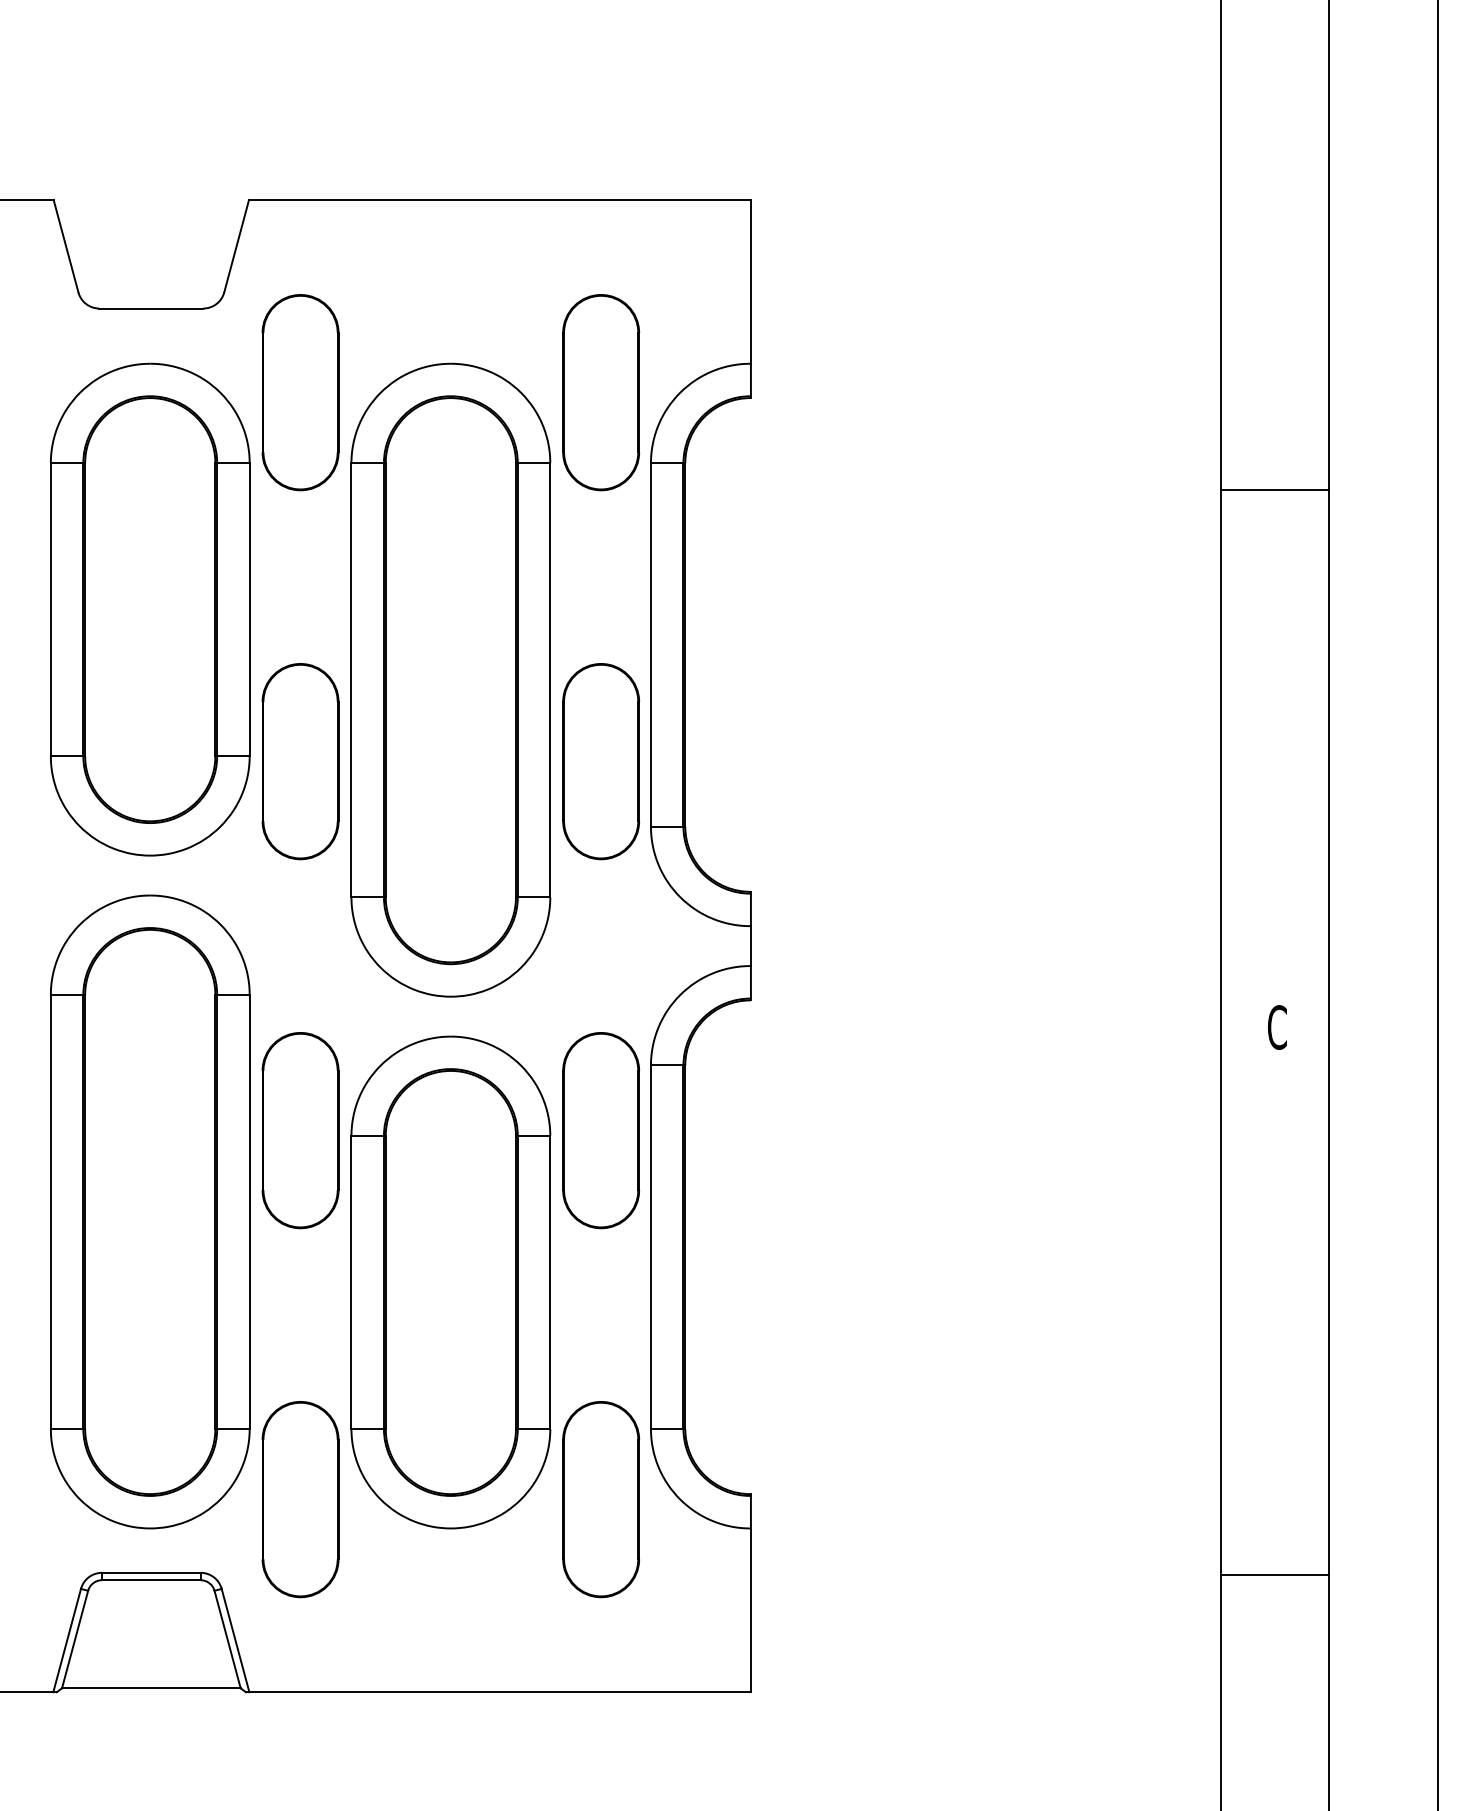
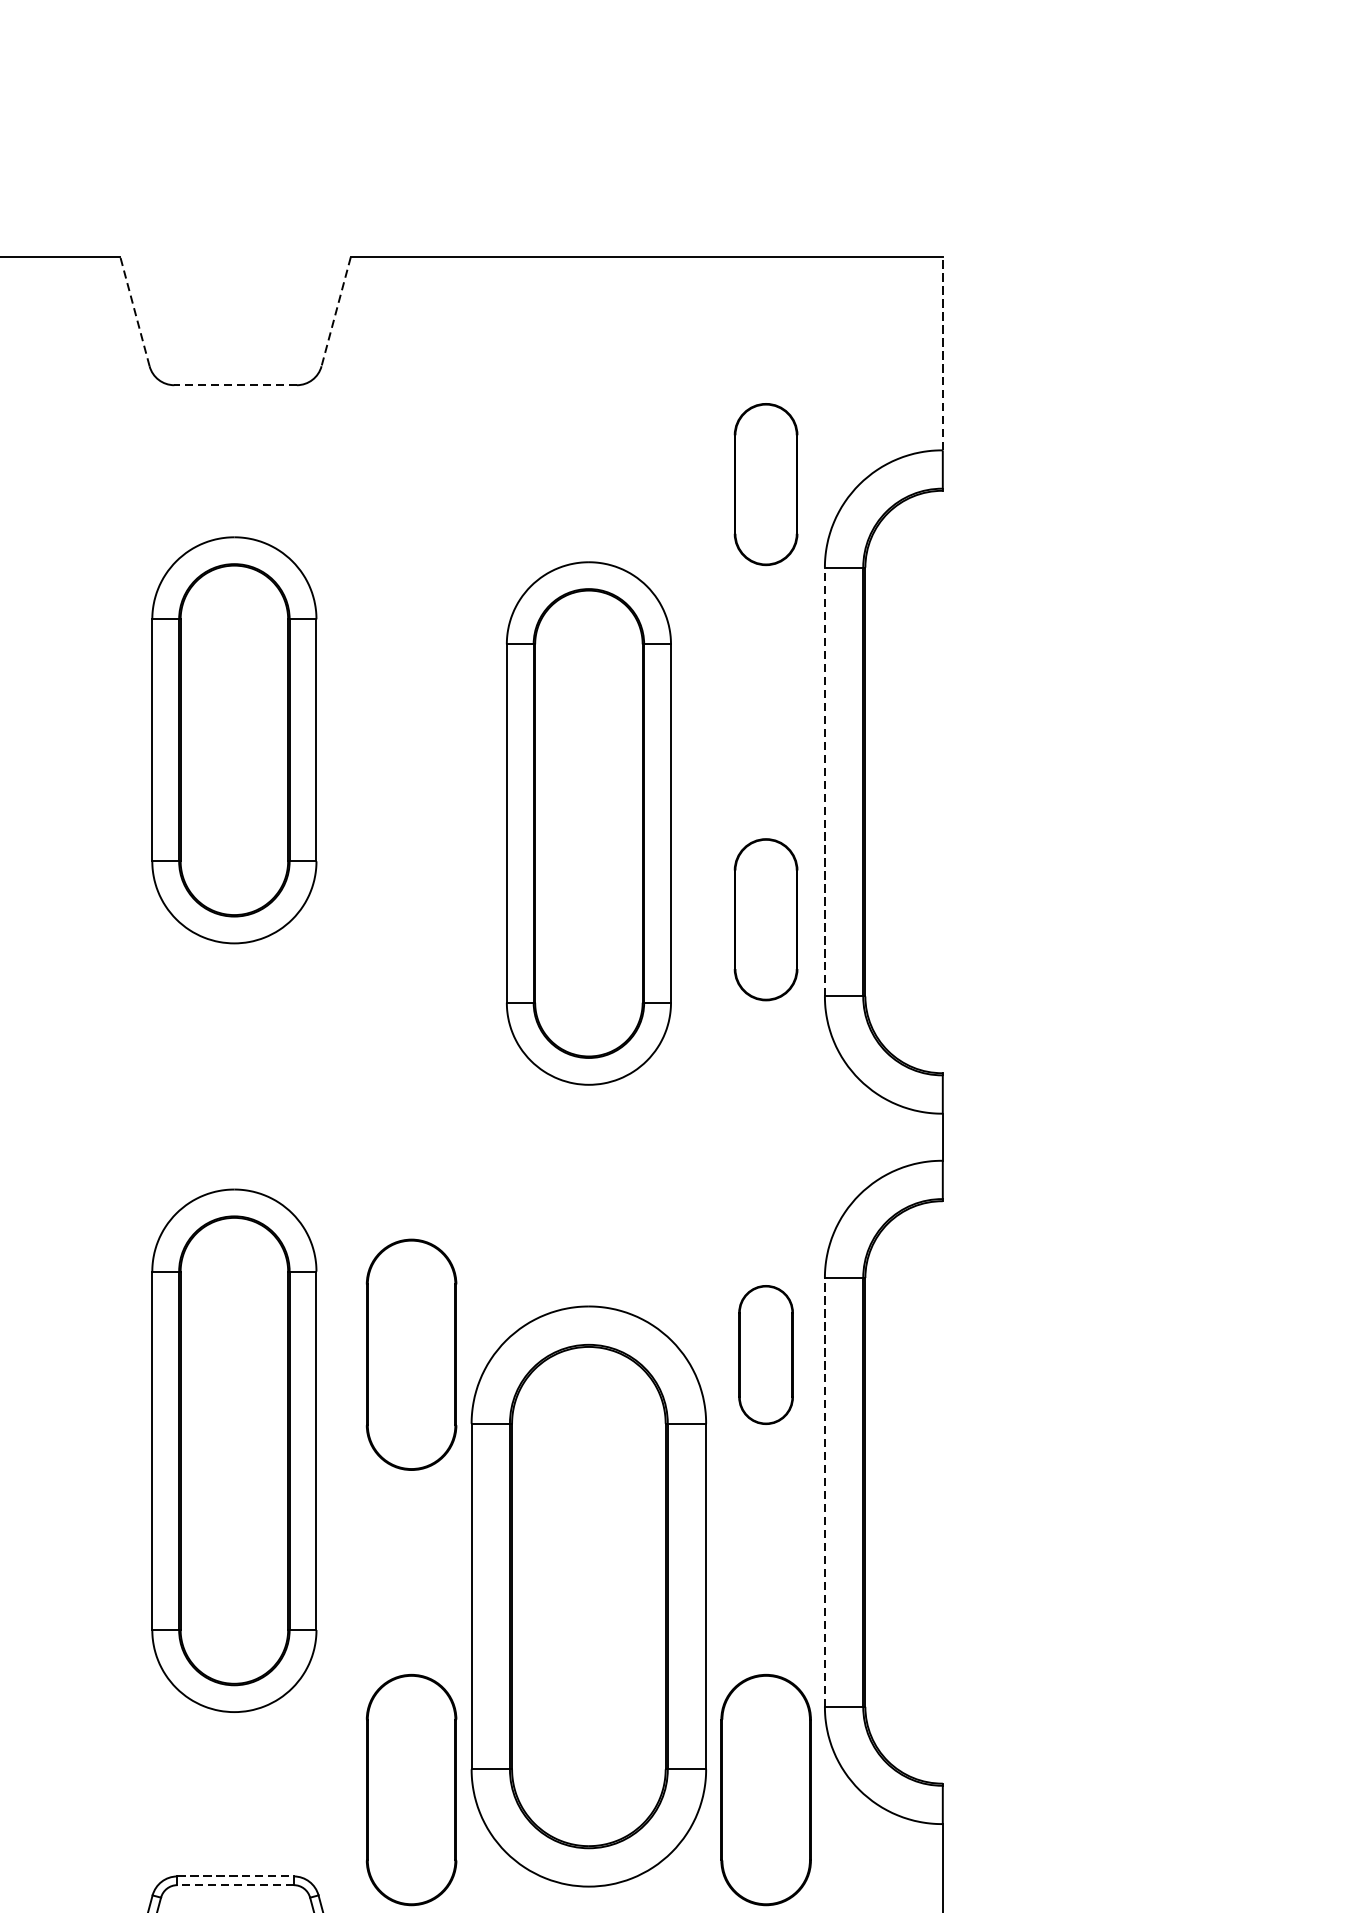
line: (66, 246) -> (135, 312), solid -> dashed
line: (236, 246) -> (336, 312), solid -> dashed
line: (750, 281) -> (942, 353), solid -> dashed
line: (151, 308) -> (235, 385), solid -> dashed
part: (300, 392) -> (411, 484), removed
part: (600, 392) -> (765, 484), size x0.7
part: (150, 609) -> (234, 740), size x0.7
line: (650, 644) -> (824, 781), solid -> dashed
part: (450, 679) -> (588, 822), size x0.7
part: (300, 761) -> (411, 919), removed
part: (600, 761) -> (765, 919), size x0.7
part: (600, 1130) -> (765, 1354), size x0.6
part: (150, 1211) -> (234, 1450), size x0.7
line: (650, 1247) -> (824, 1492), solid -> dashed
part: (450, 1282) -> (588, 1596), moved
line: (151, 1572) -> (235, 1876), solid -> dashed
line: (150, 1580) -> (234, 1885), solid -> dashed

